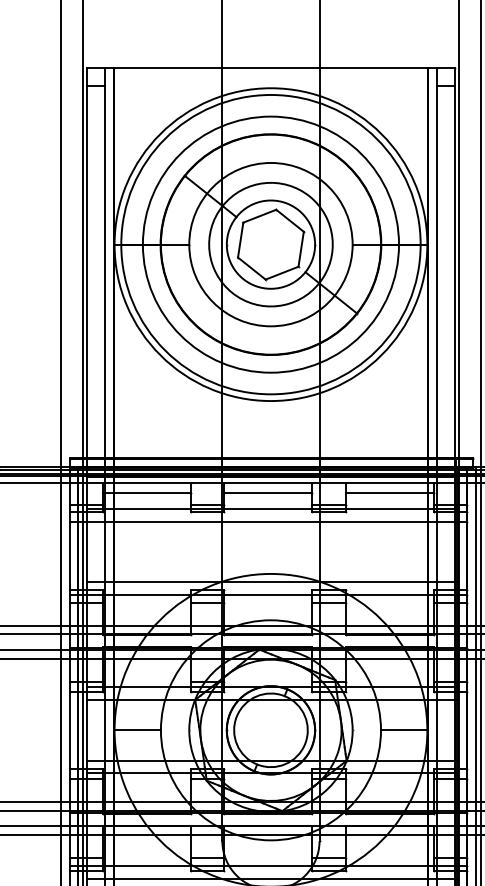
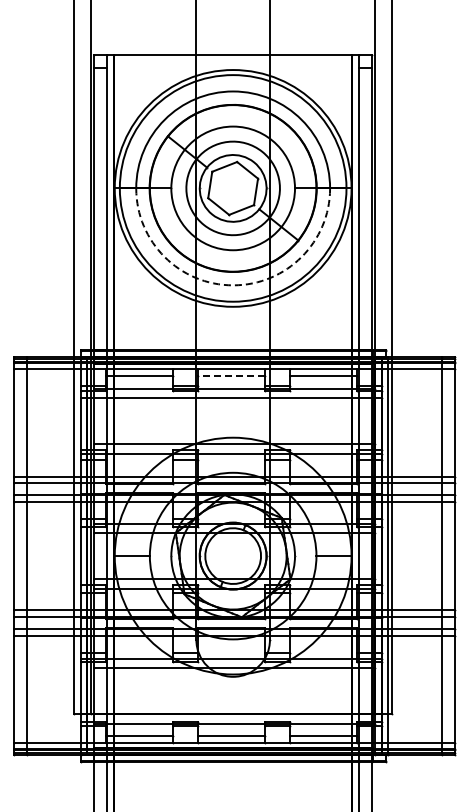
arc: (271, 372) -> (233, 285), solid -> dashed
line: (267, 493) -> (230, 376), solid -> dashed

